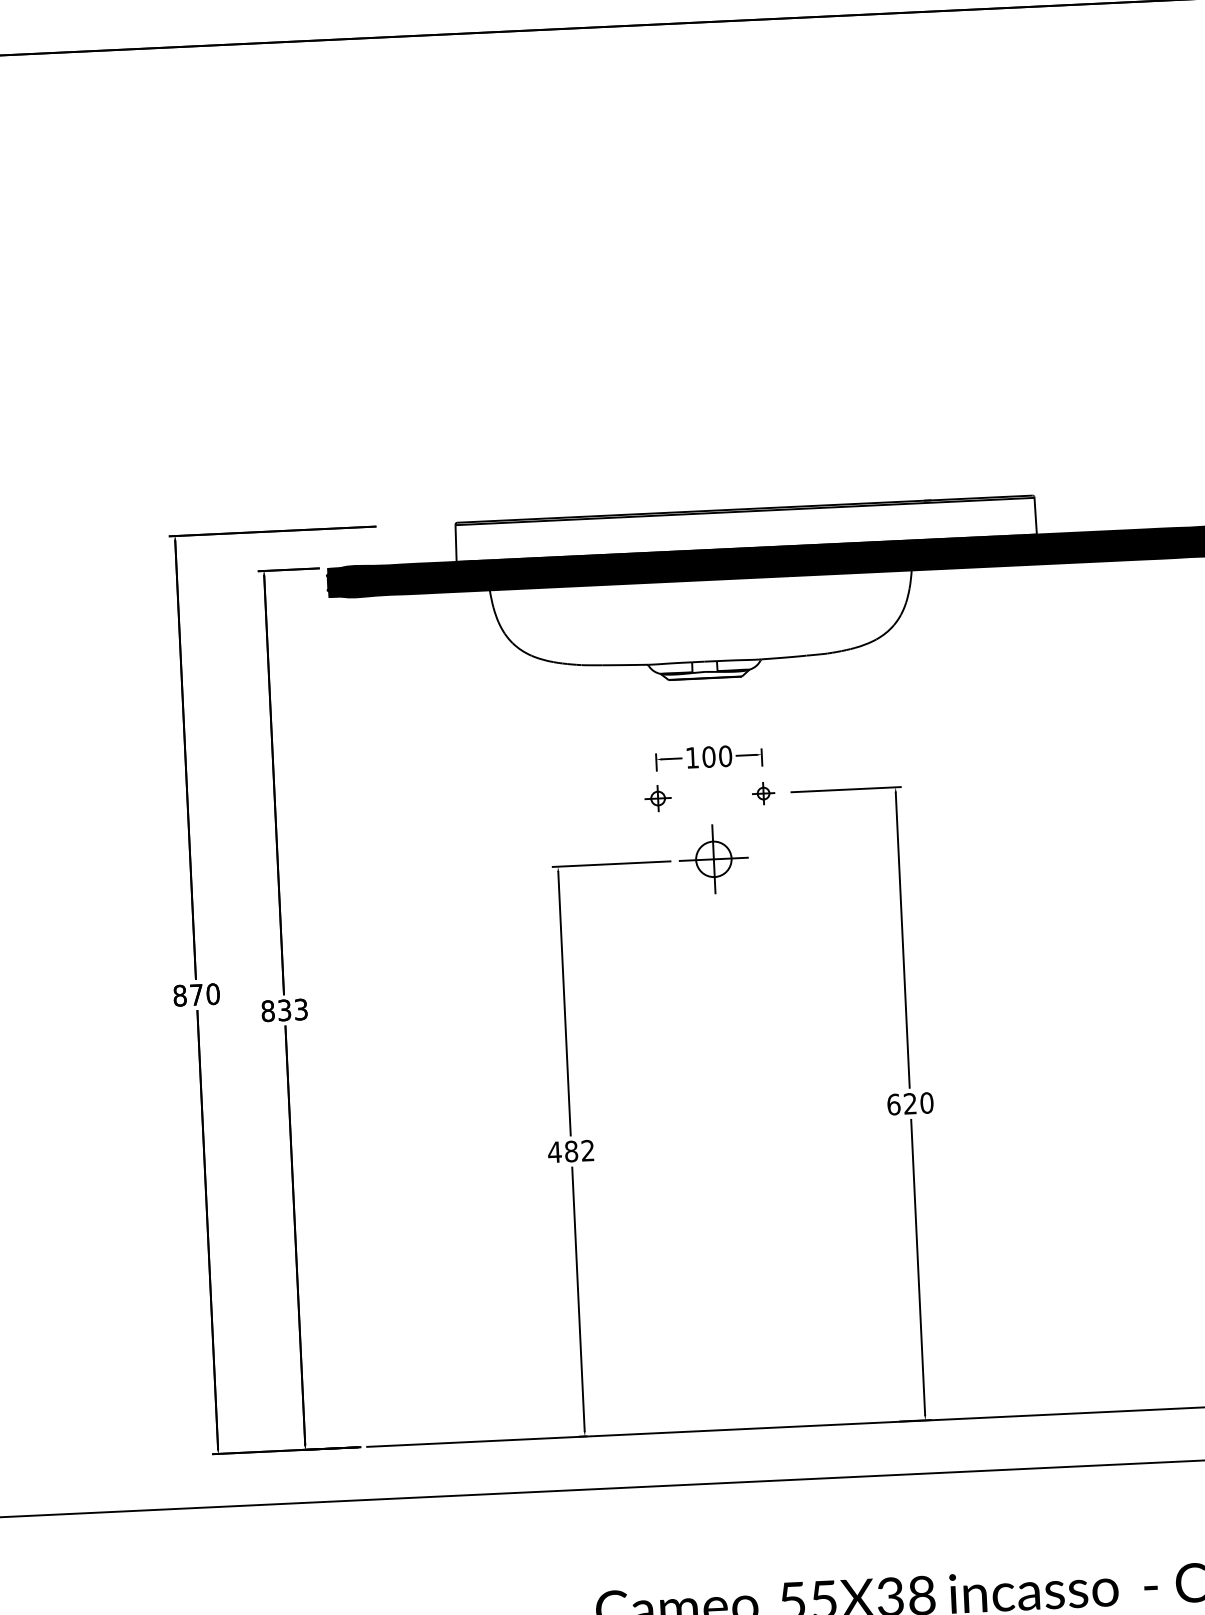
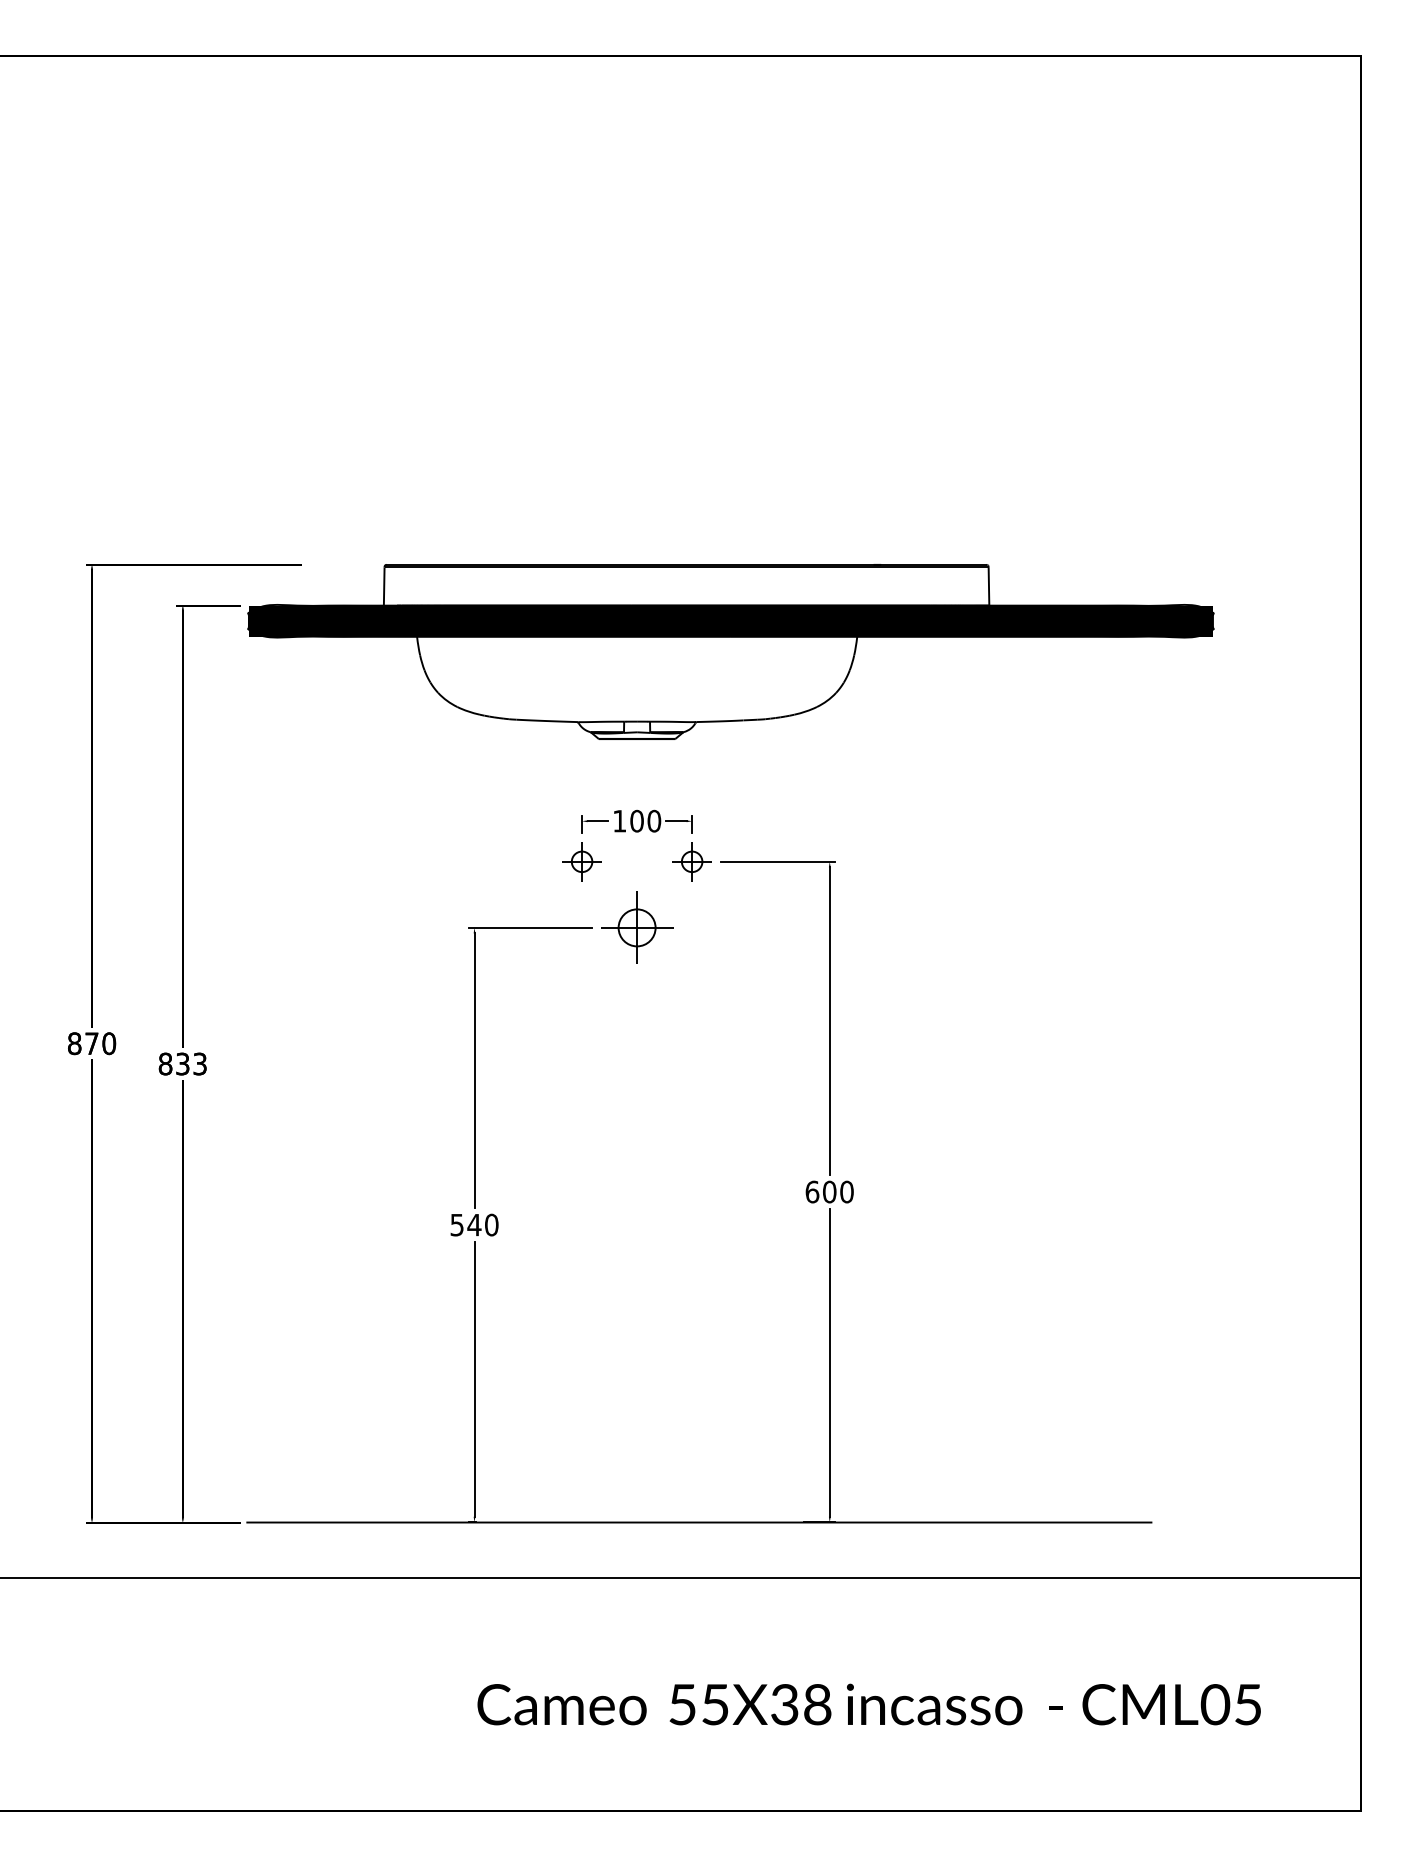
part: (763, 793) -> (691, 861), size x1.67
part: (657, 798) -> (581, 861), size x1.43
text: (910, 1103) -> (829, 1191), 620 -> 600
text: (571, 1150) -> (474, 1224), 482 -> 540

